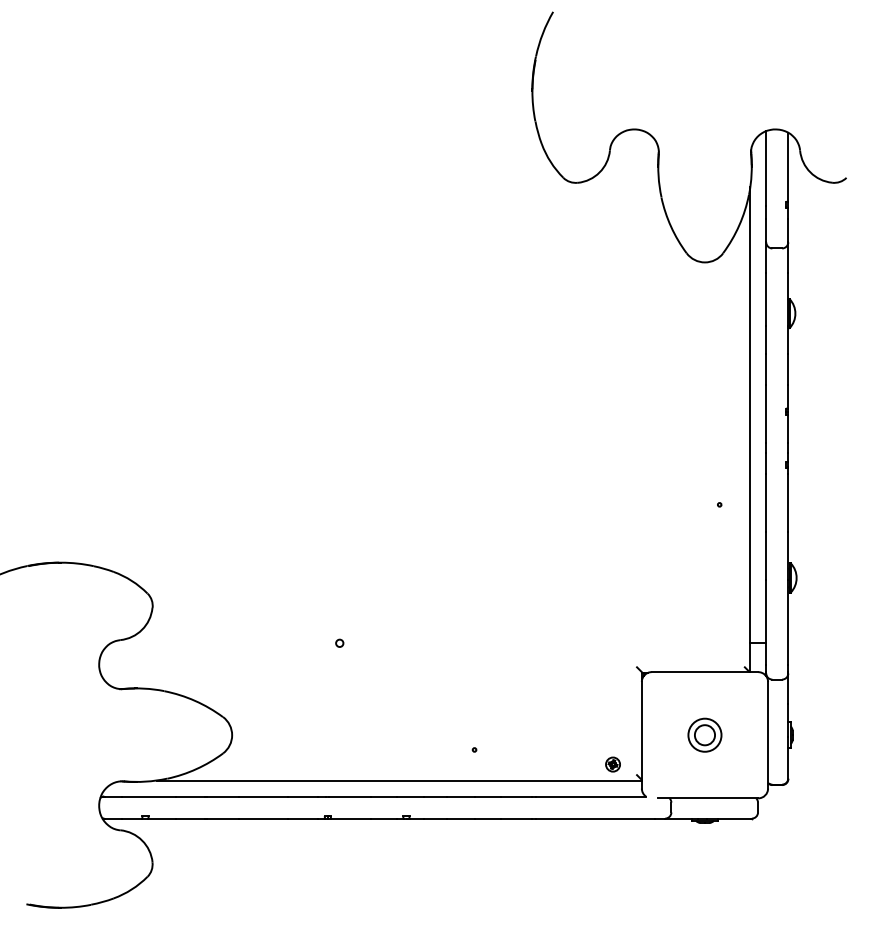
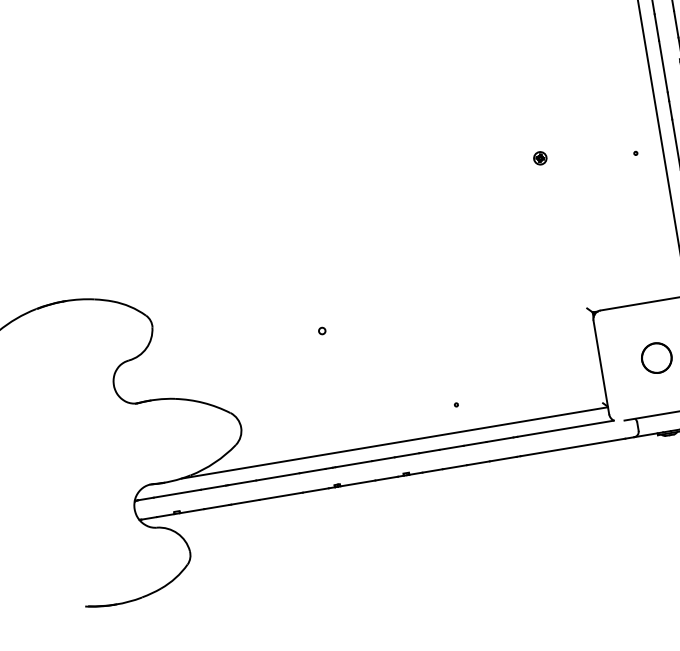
circle: (704, 735) -> (656, 358), size x1.67
part: (612, 764) -> (539, 158), moved

